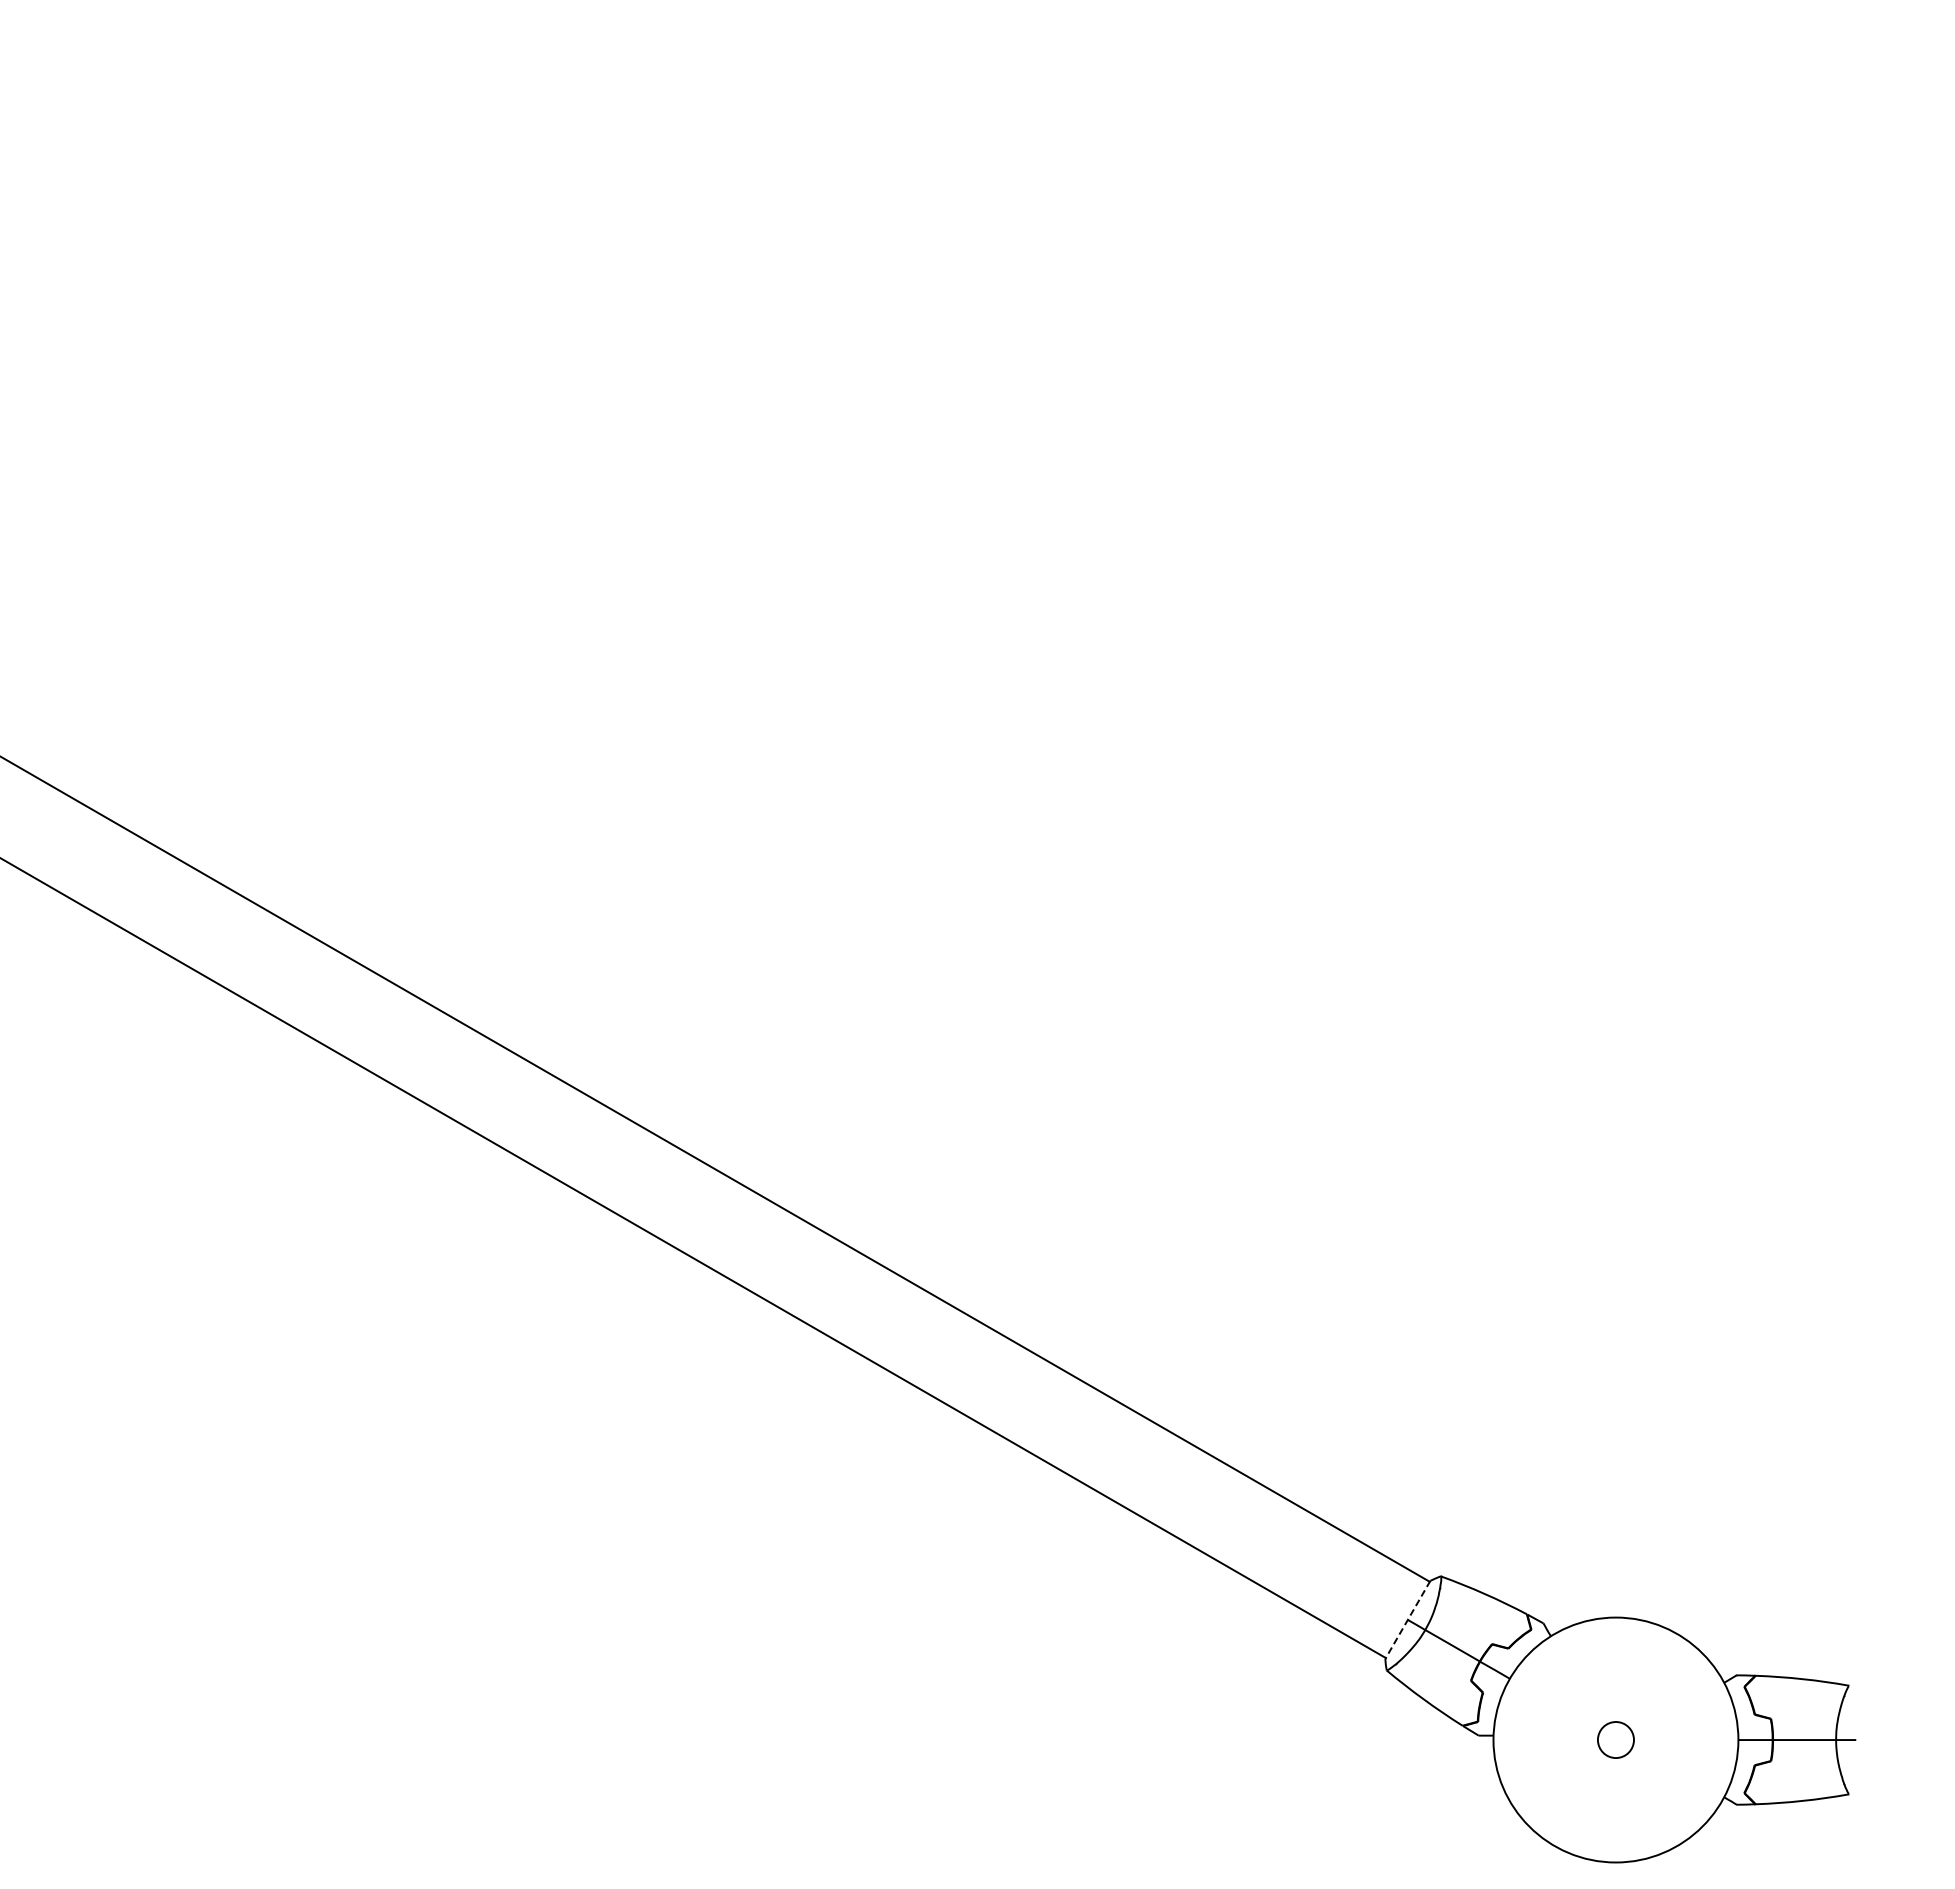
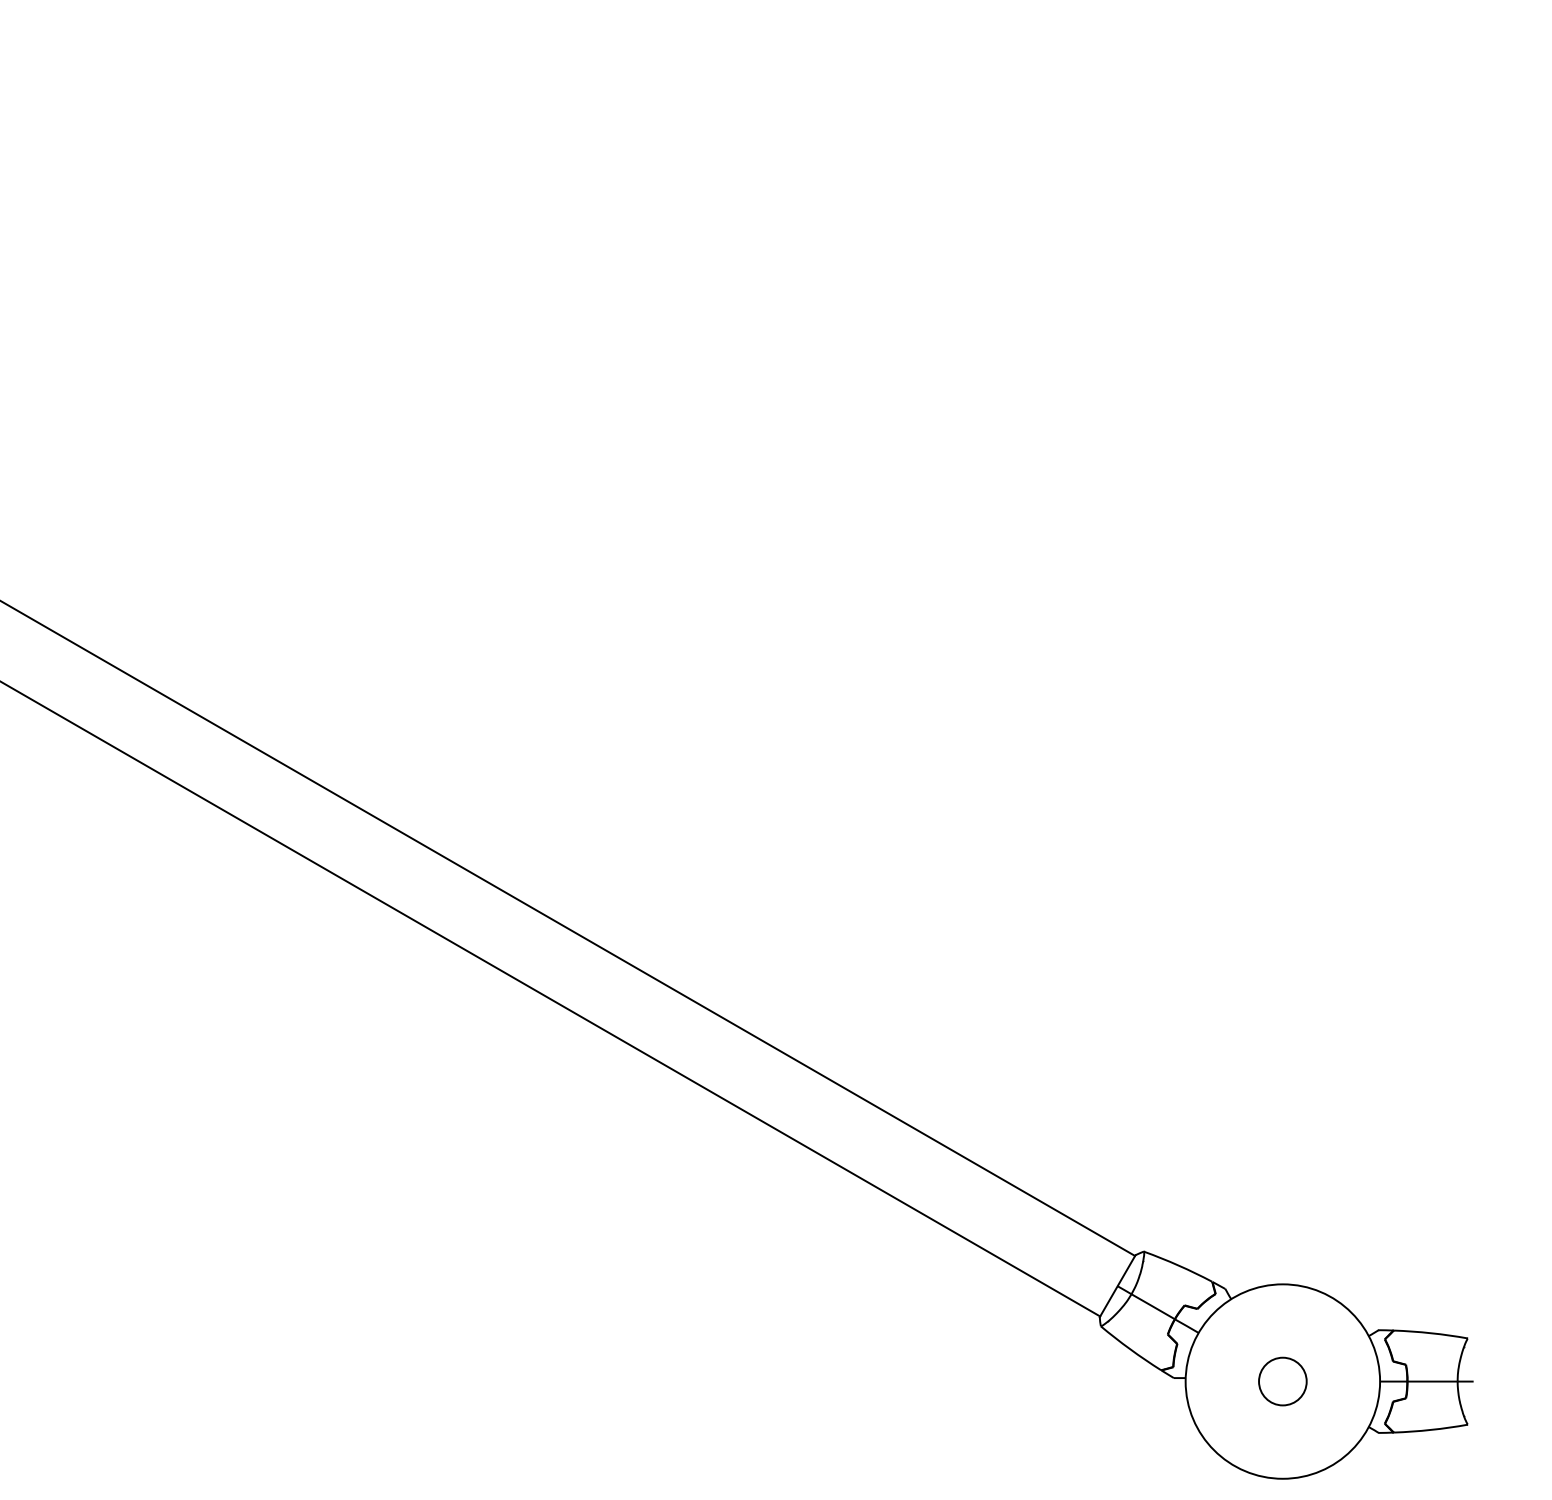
line: (1407, 1620) -> (1117, 1286), dashed -> solid
circle: (1615, 1739) -> (1282, 1381), size x1.67

